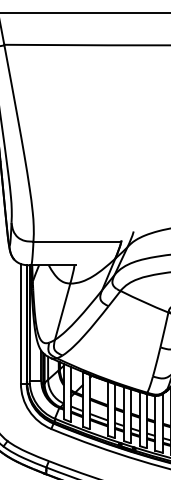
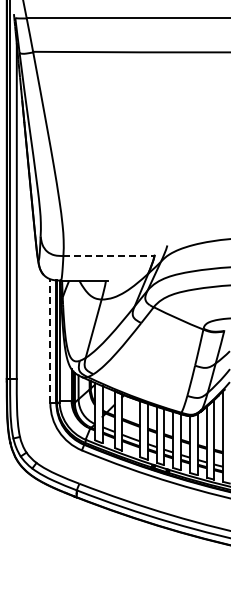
line: (77, 242) -> (109, 256), solid -> dashed
line: (21, 324) -> (50, 341), solid -> dashed

